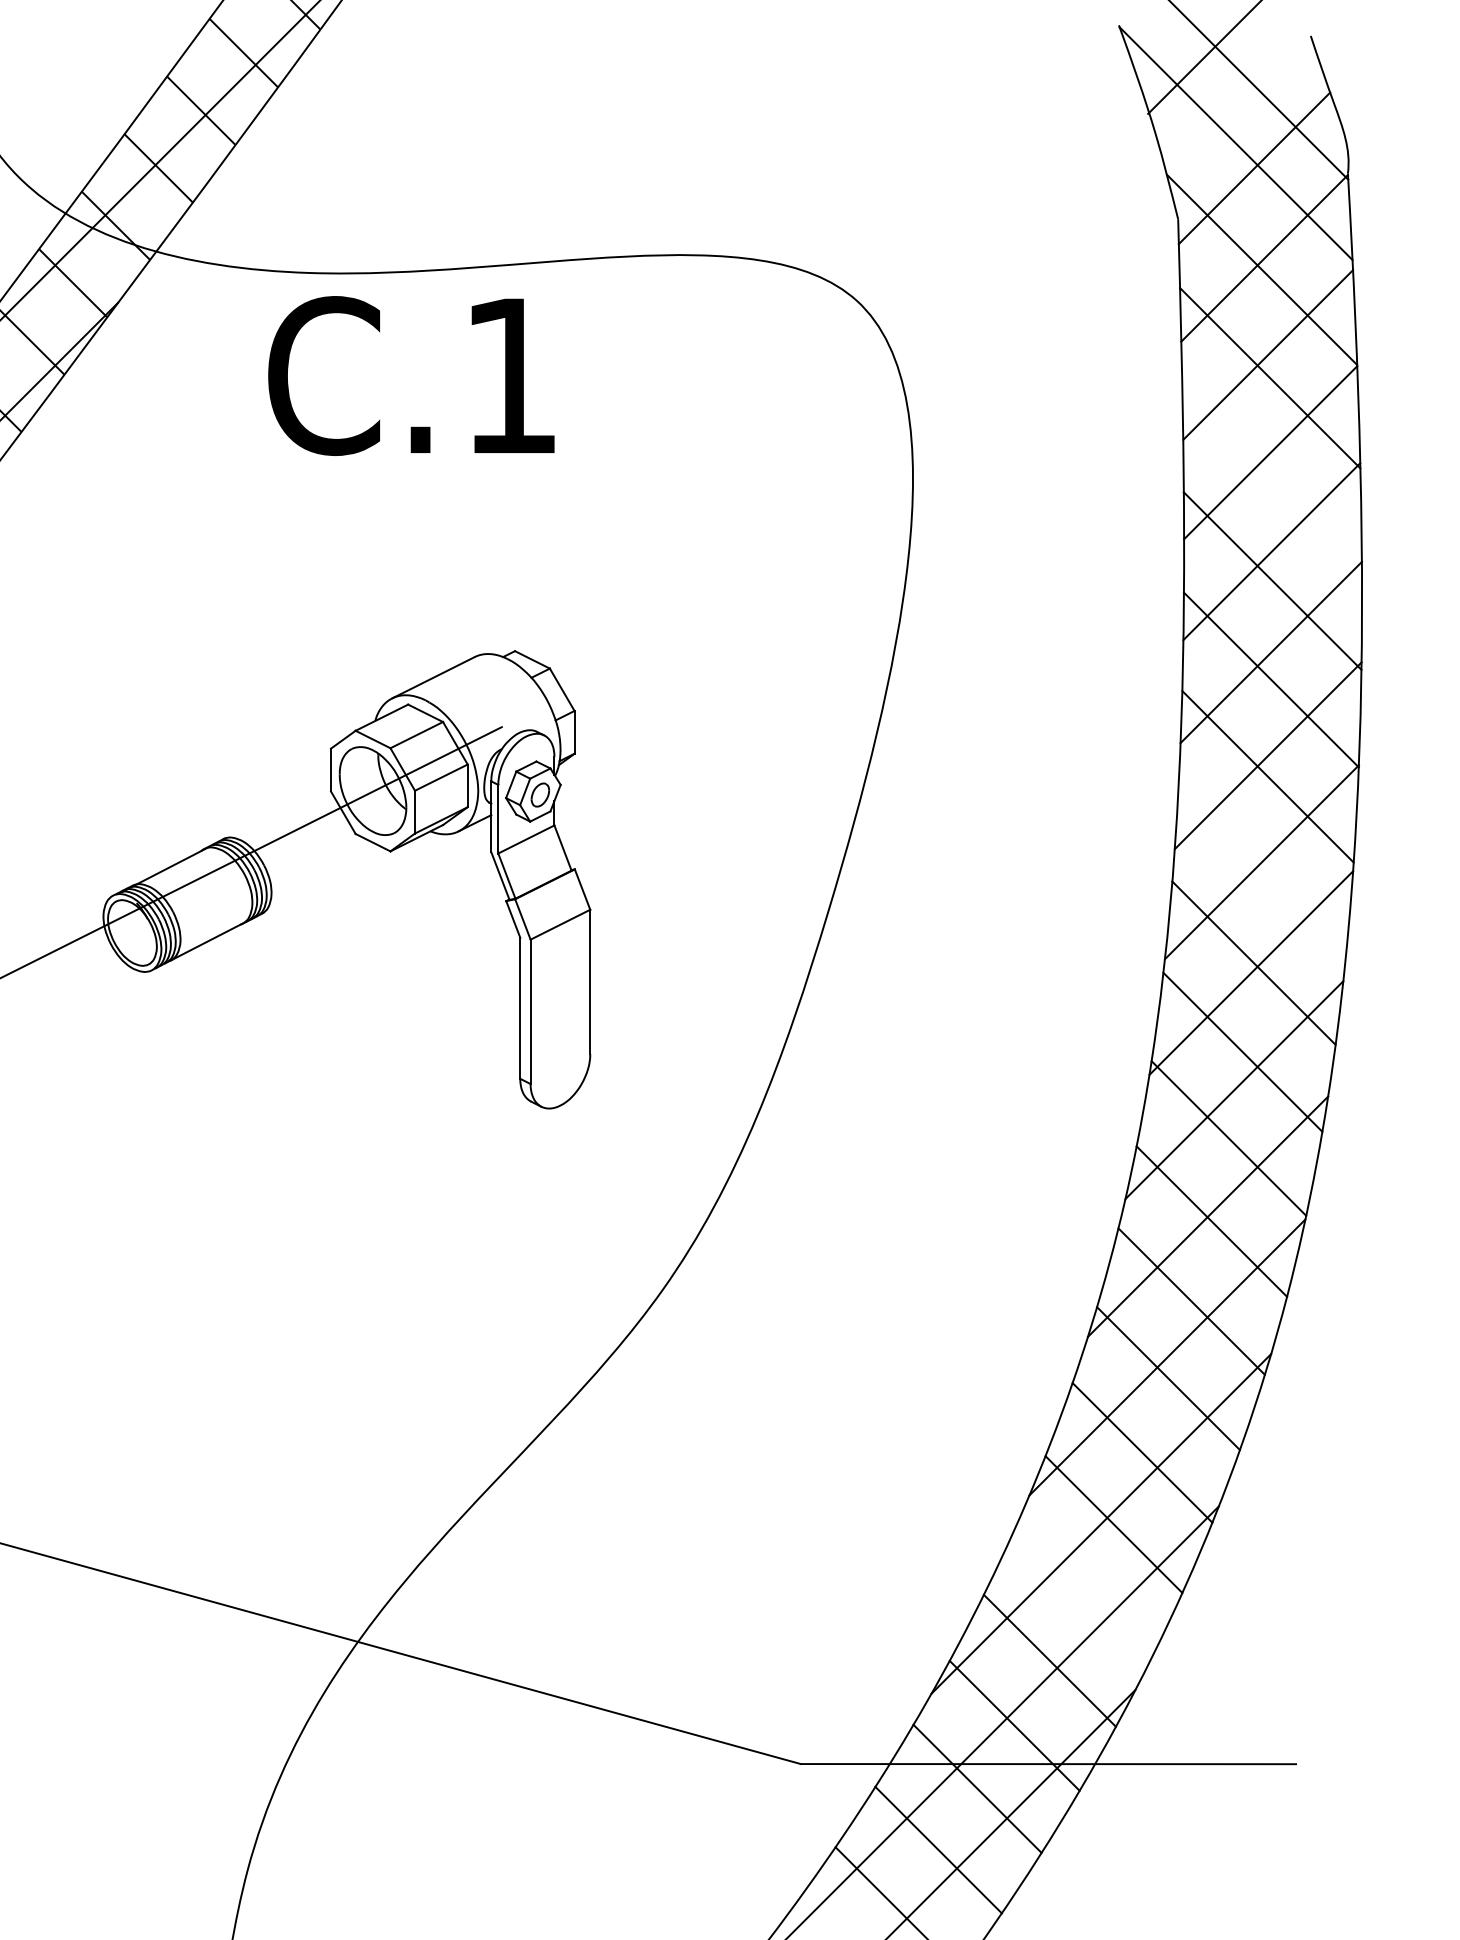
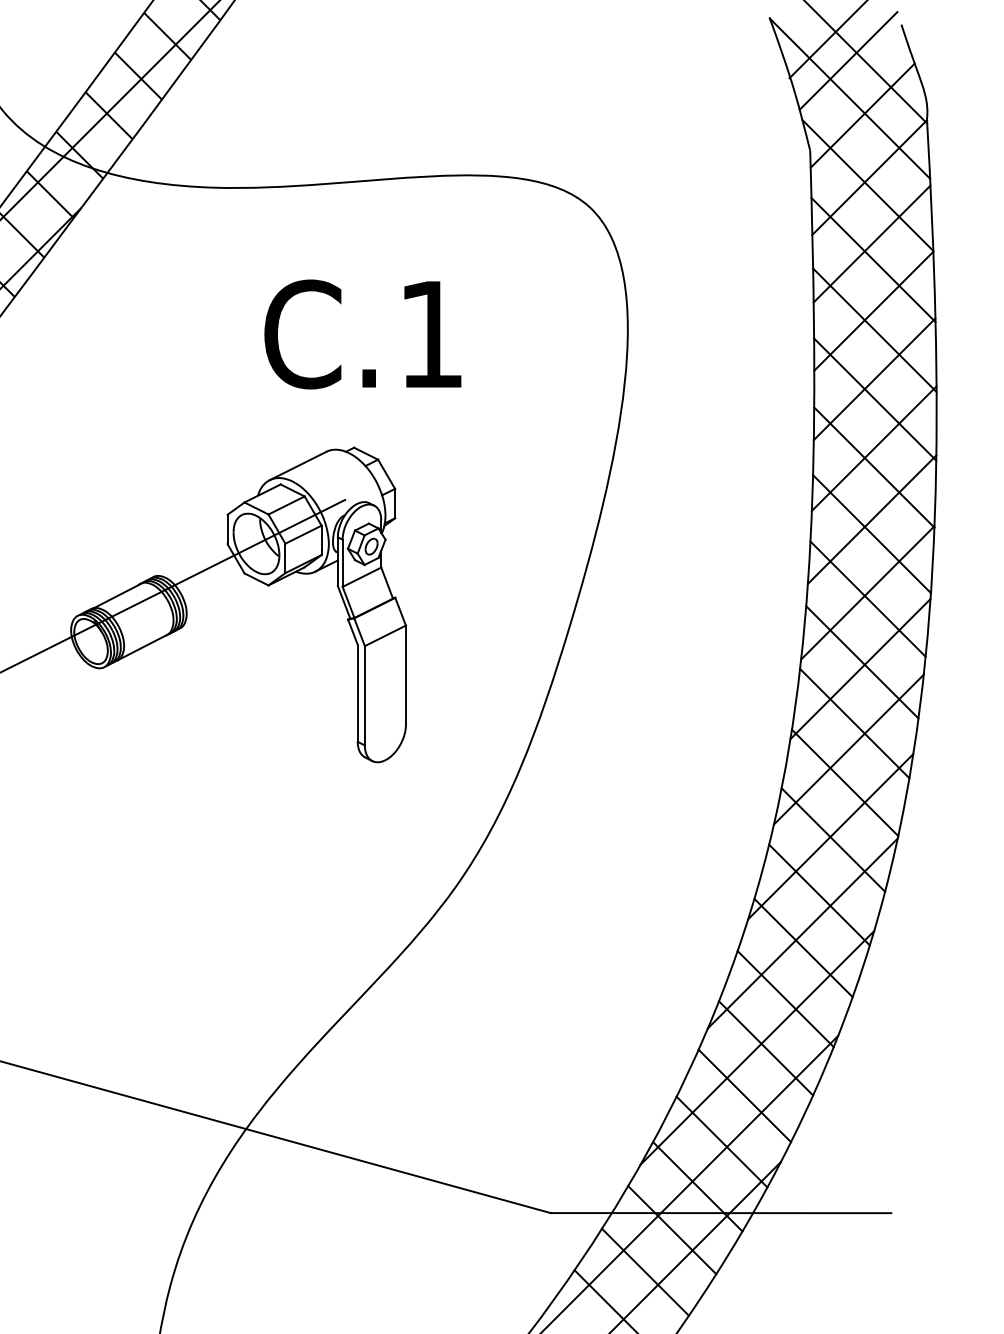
line: (1233, 88) -> (848, 60), added
text: (410, 376) -> (362, 334), moved
line: (1271, 480) -> (874, 330), added
line: (1261, 870) -> (867, 598), added
line: (1082, 1593) -> (744, 1095), added

